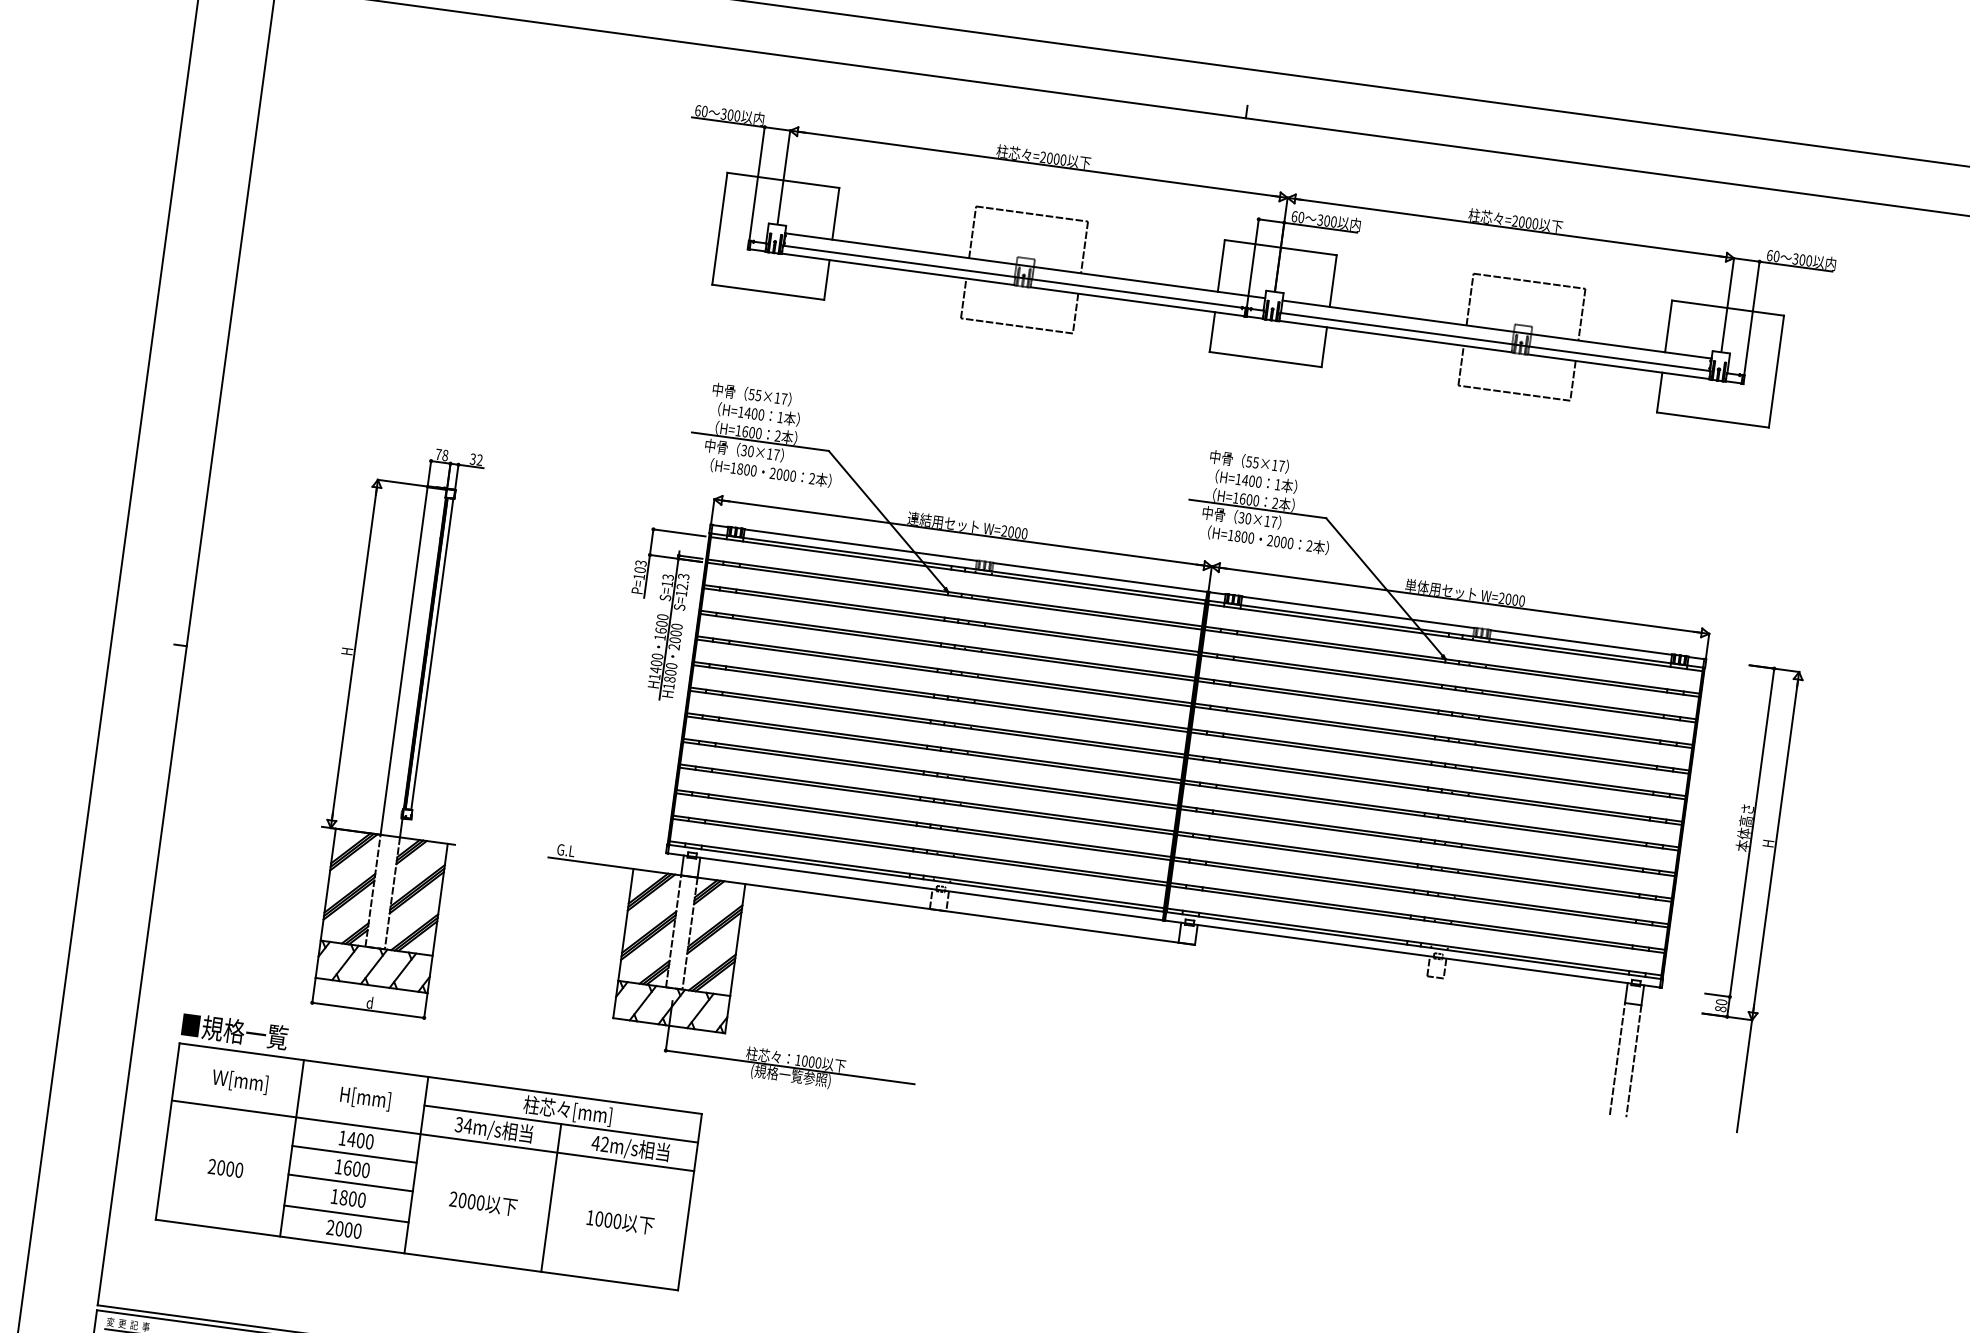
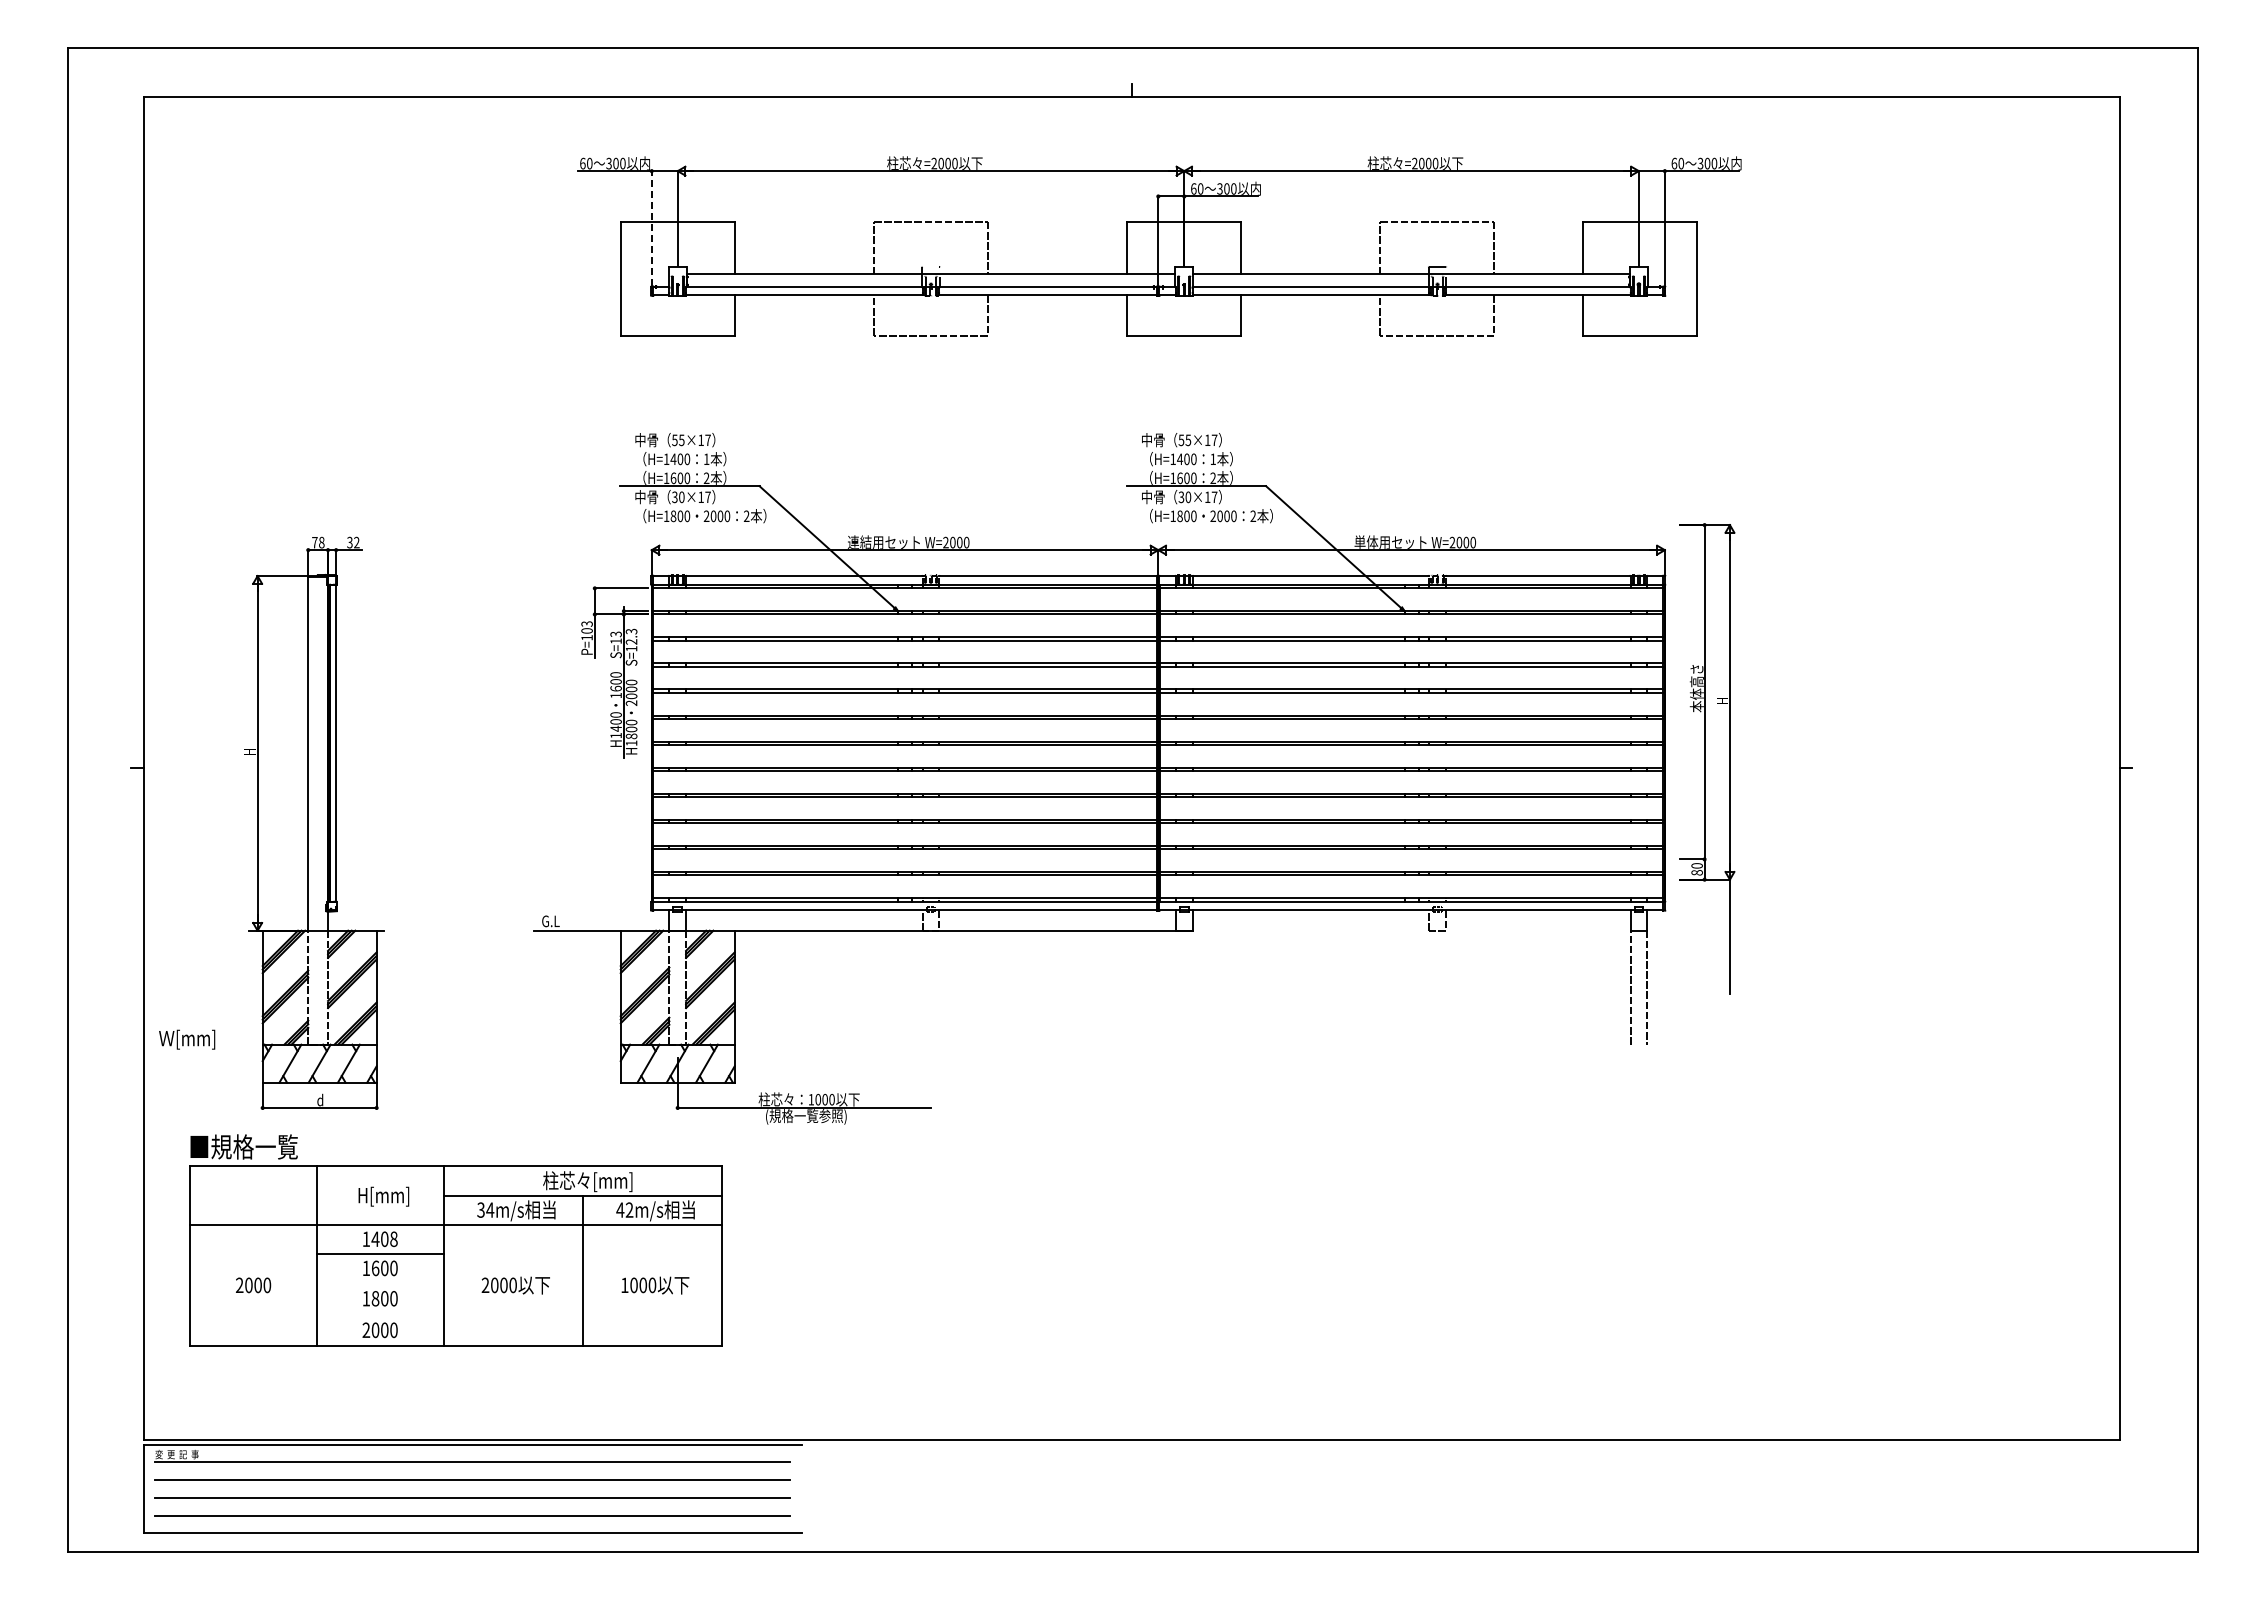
line: (756, 183) -> (651, 228), solid -> dashed
part: (401, 729) -> (314, 822), moved
part: (1746, 898) -> (1707, 758), moved
text: (240, 1081) -> (187, 1039), moved
text: (369, 1142) -> (393, 1239), 1400 -> 1408
line: (350, 1182) -> (380, 1282), removed
line: (346, 1213) -> (380, 1314), removed

